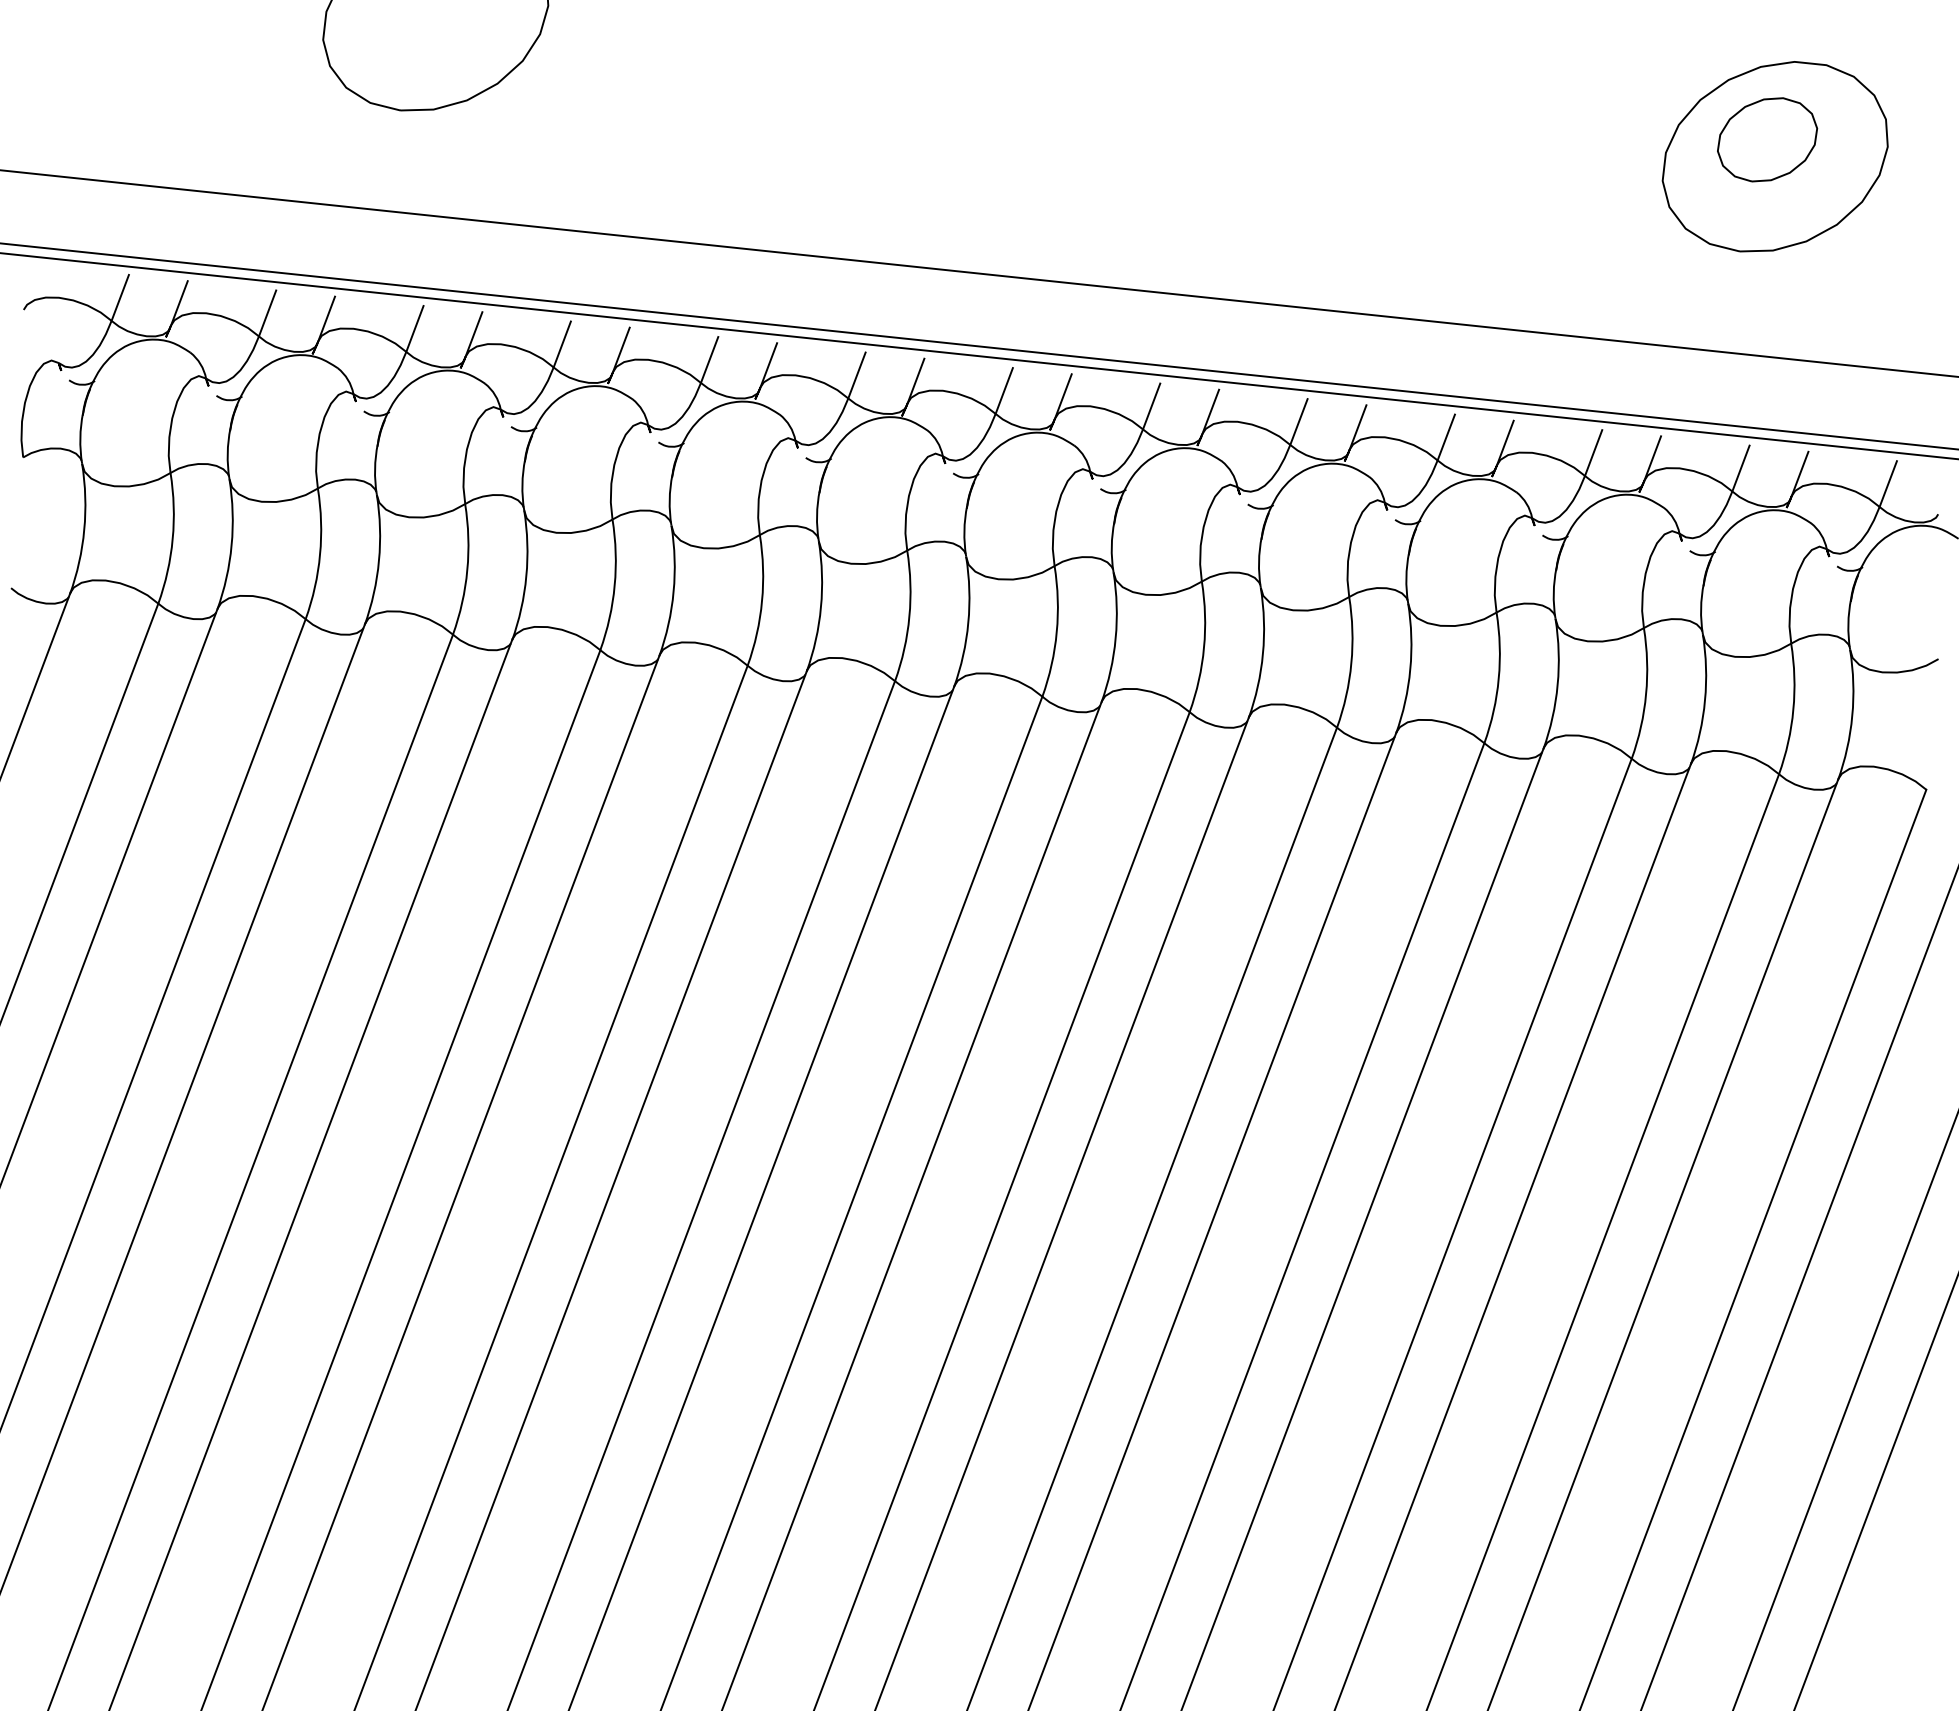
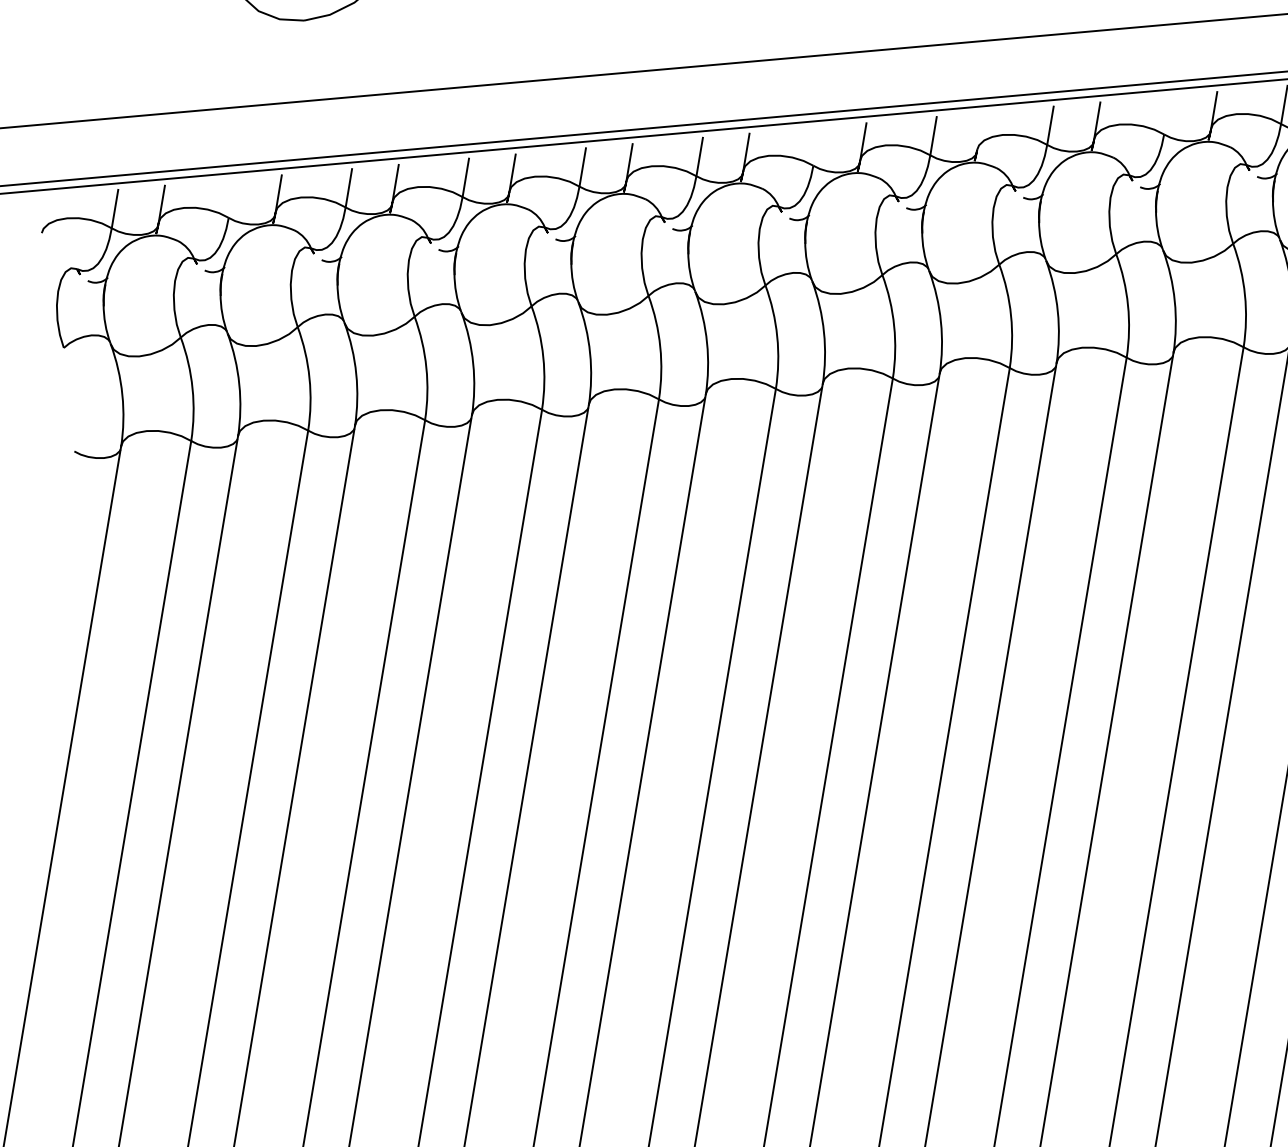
line: (267, 313) -> (231, 198), removed
line: (1003, 390) -> (815, 146), removed
line: (1210, 411) -> (980, 131), removed
line: (1445, 437) -> (1166, 115), removed

